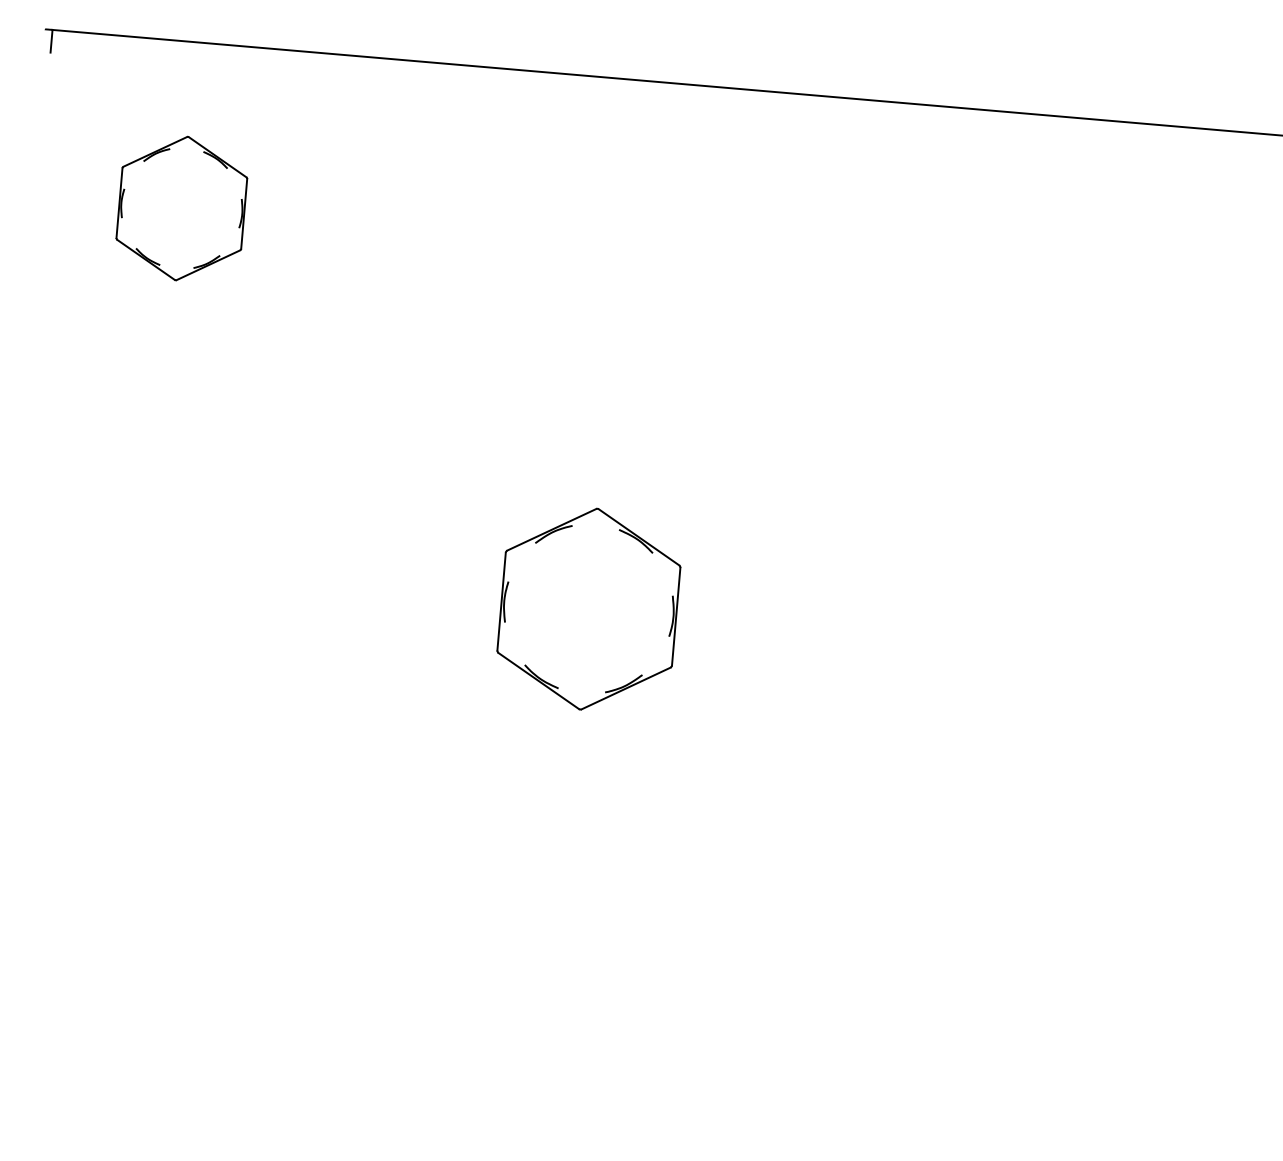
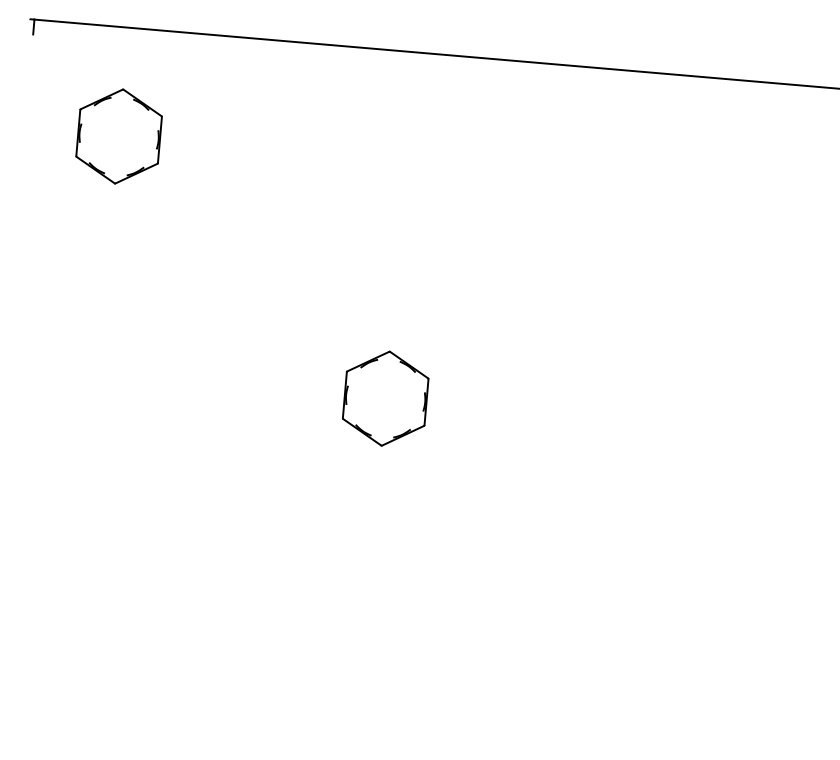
part: (588, 608) -> (385, 398), size x0.71

